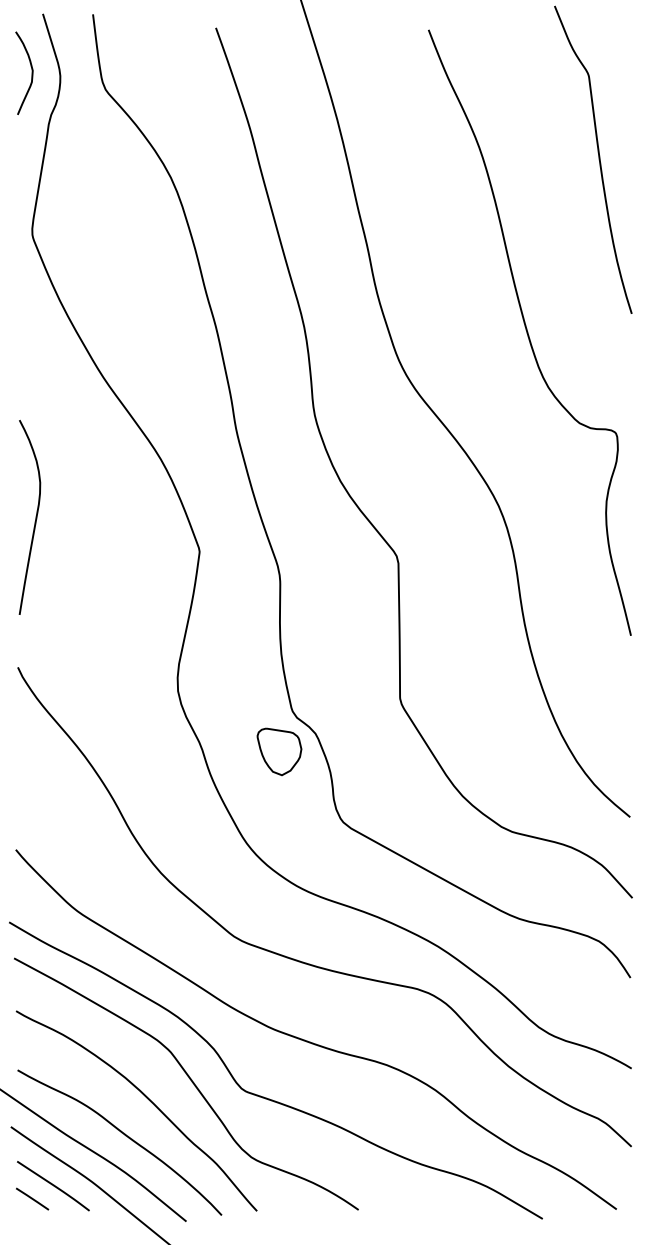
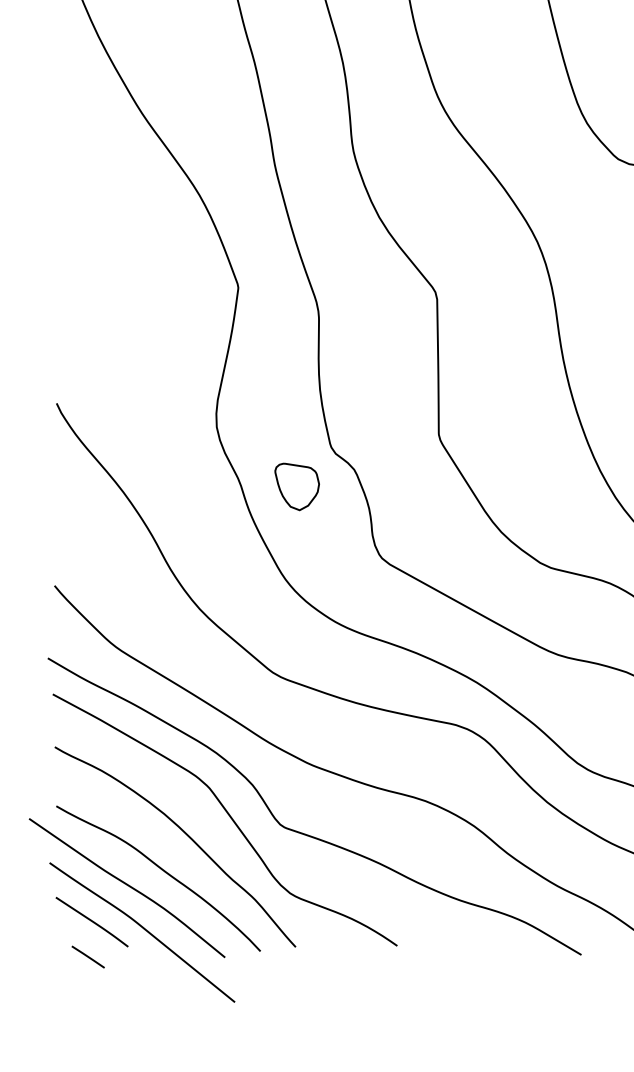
curve: (35, 517) -> (74, 253), removed
part: (279, 751) -> (297, 486), moved
line: (32, 1198) -> (88, 956), moved

